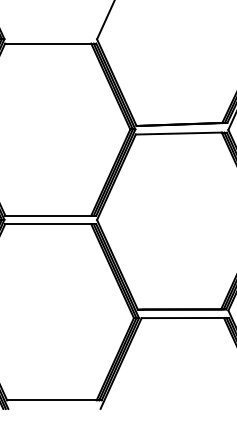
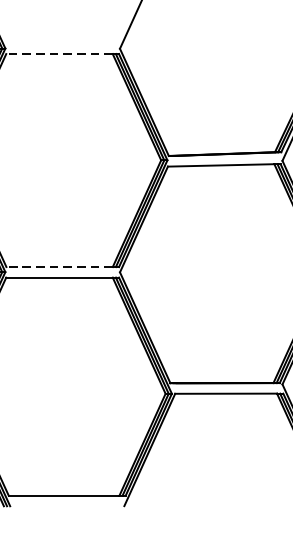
line: (47, 43) -> (58, 53), solid -> dashed
line: (48, 215) -> (59, 266), solid -> dashed

